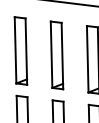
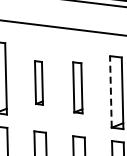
part: (20, 50) -> (38, 82), size x0.6
part: (56, 55) -> (77, 87), size x0.7
line: (87, 58) -> (110, 91), solid -> dashed

